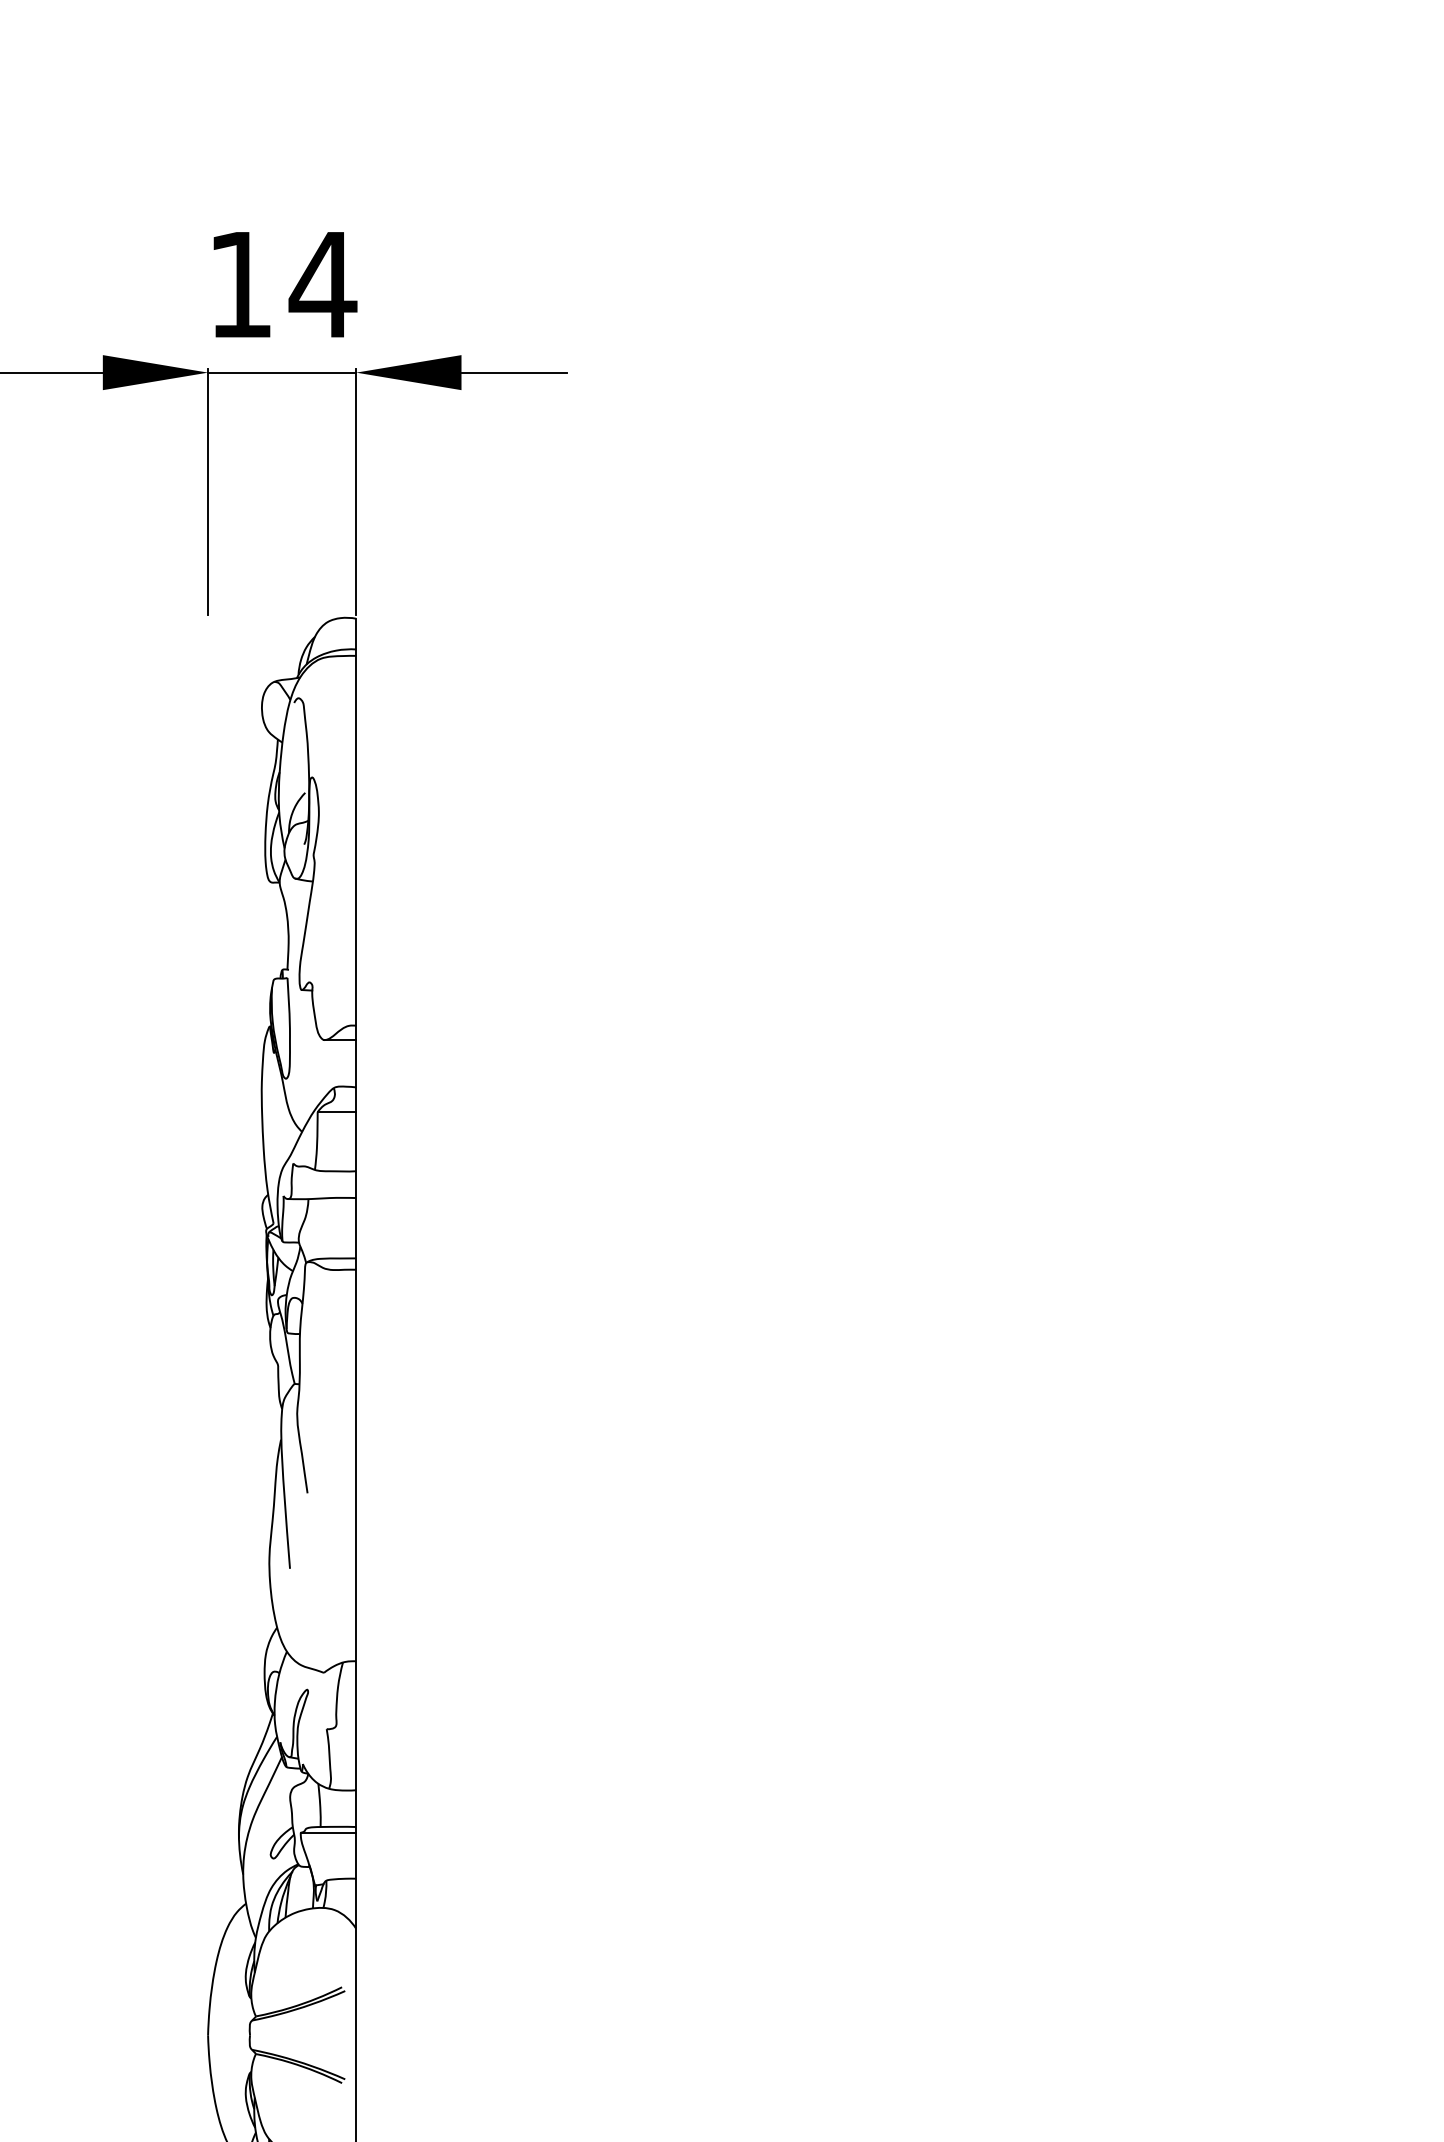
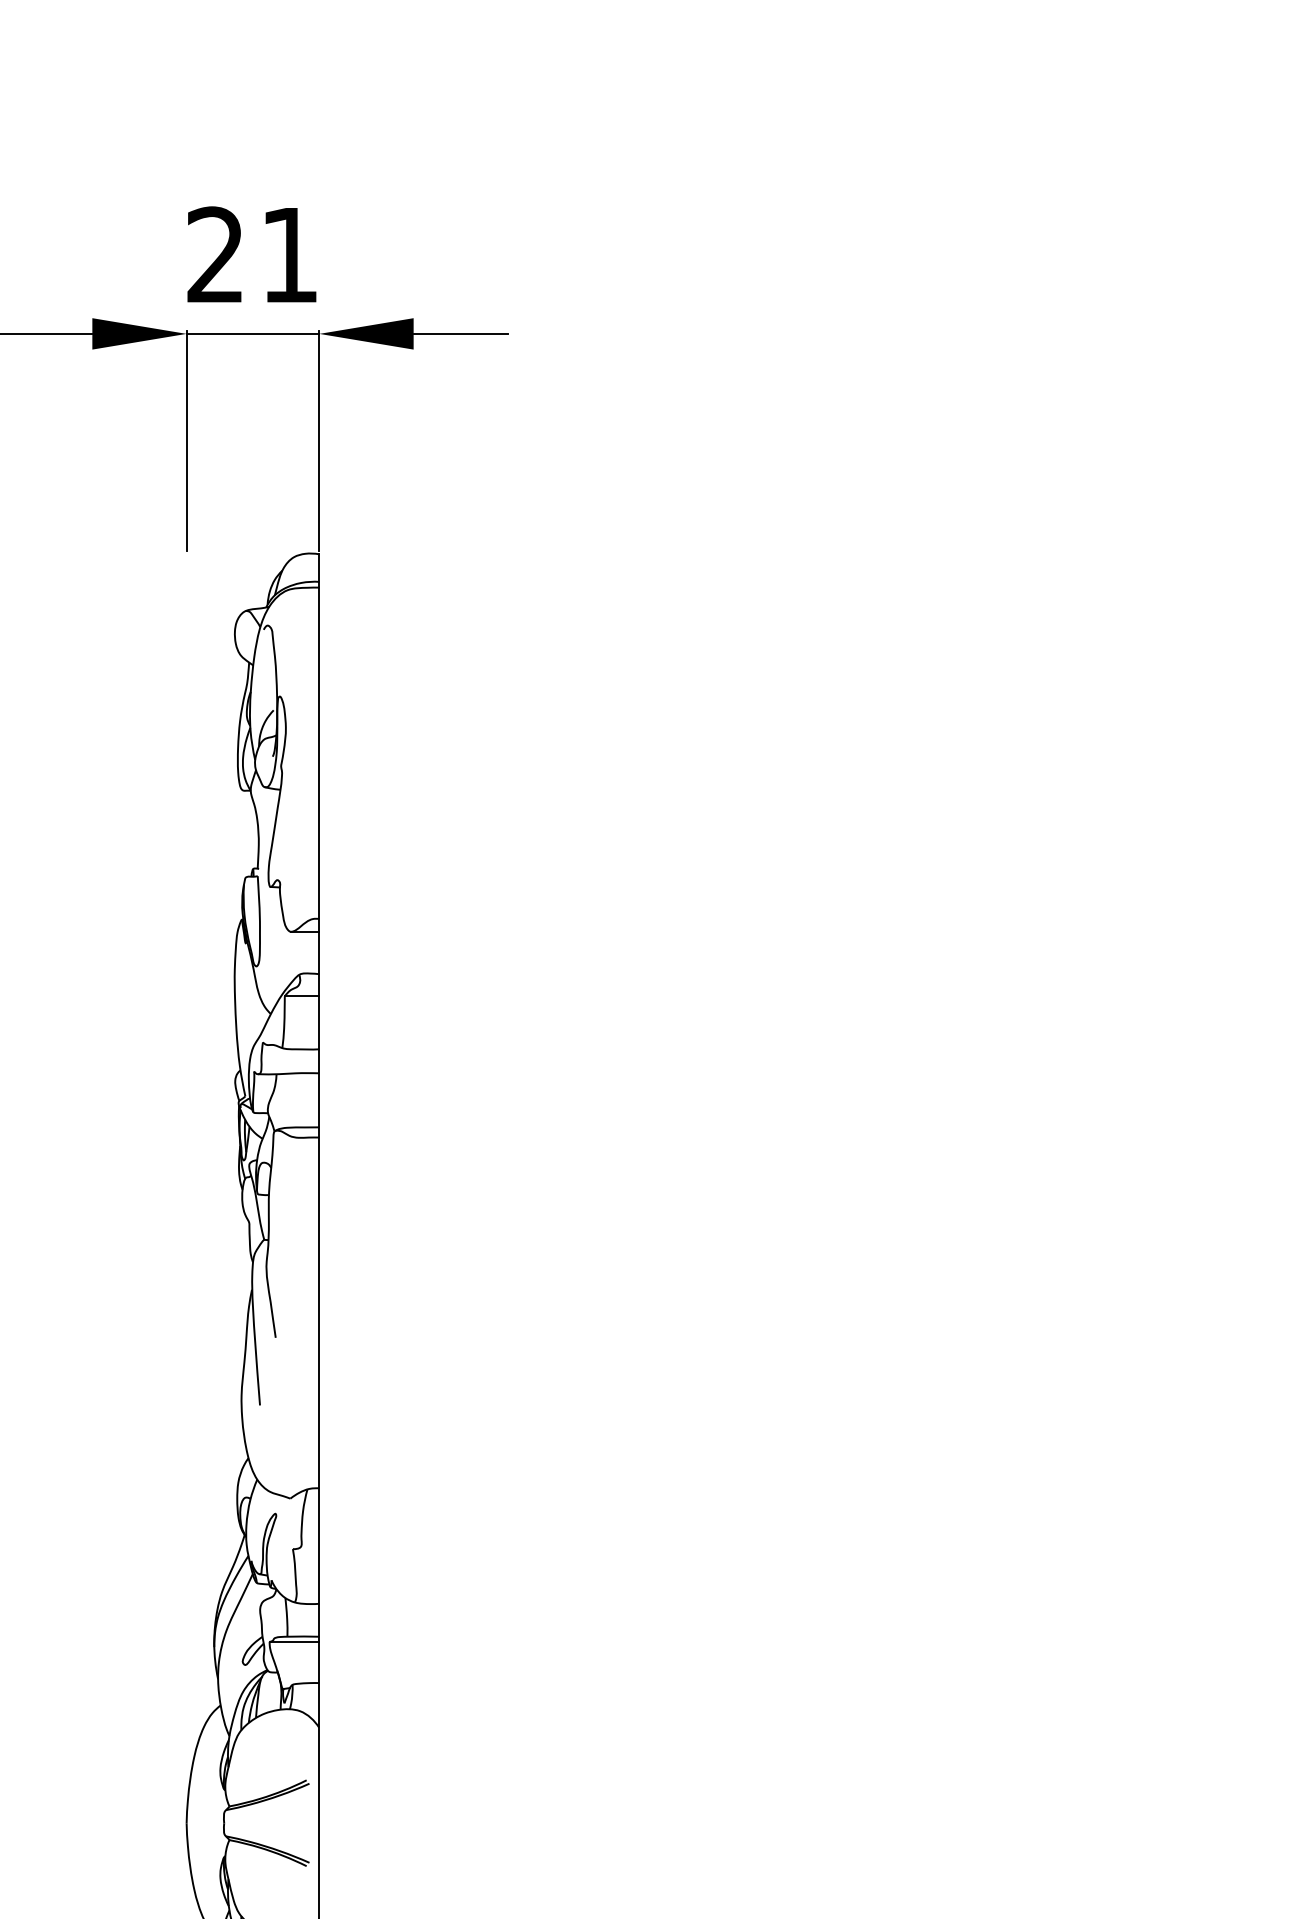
text: (282, 284) -> (253, 254), 14 -> 21

